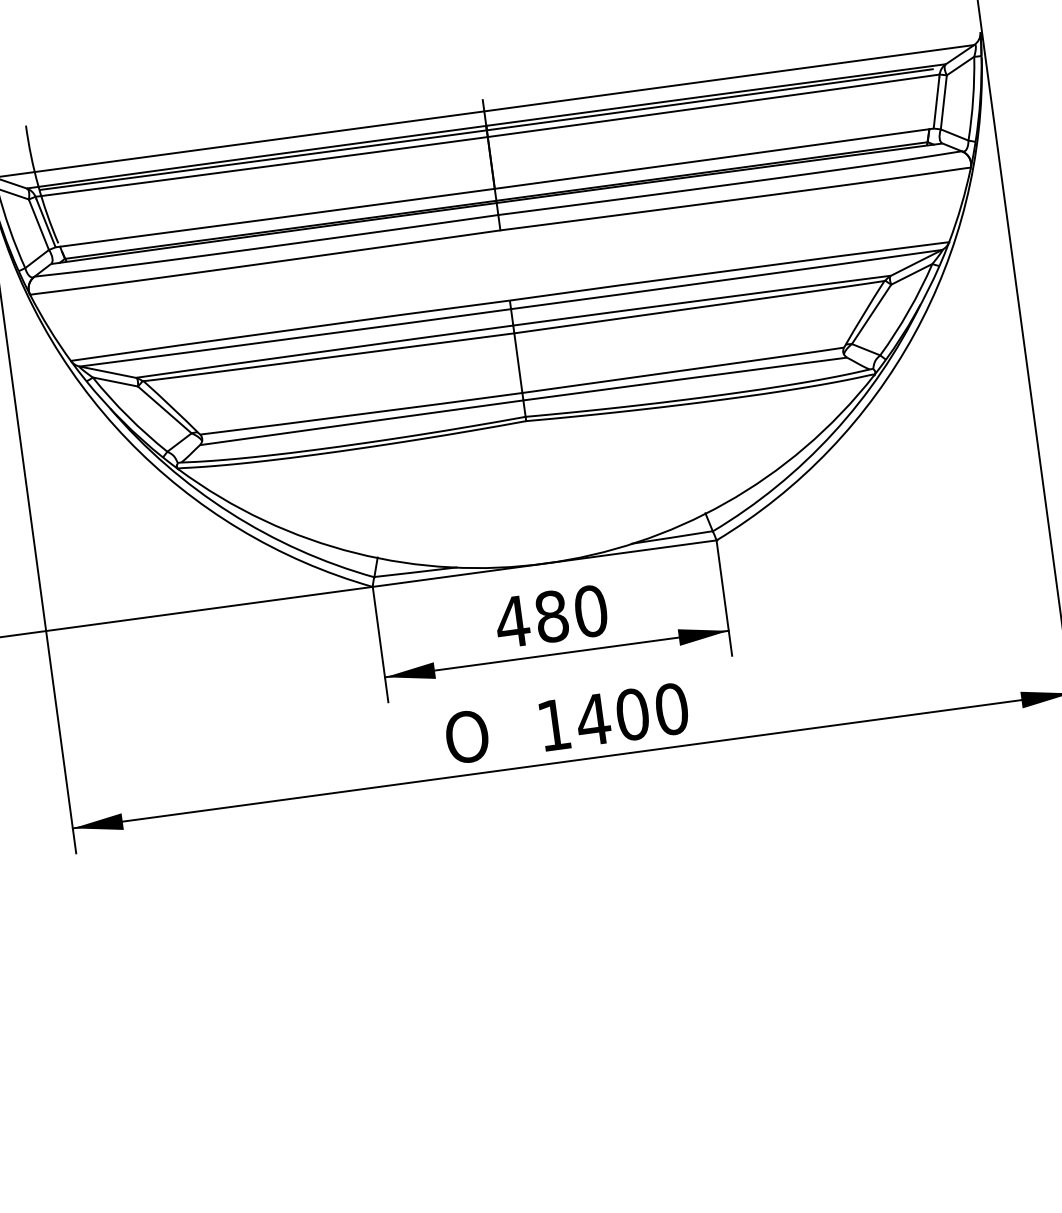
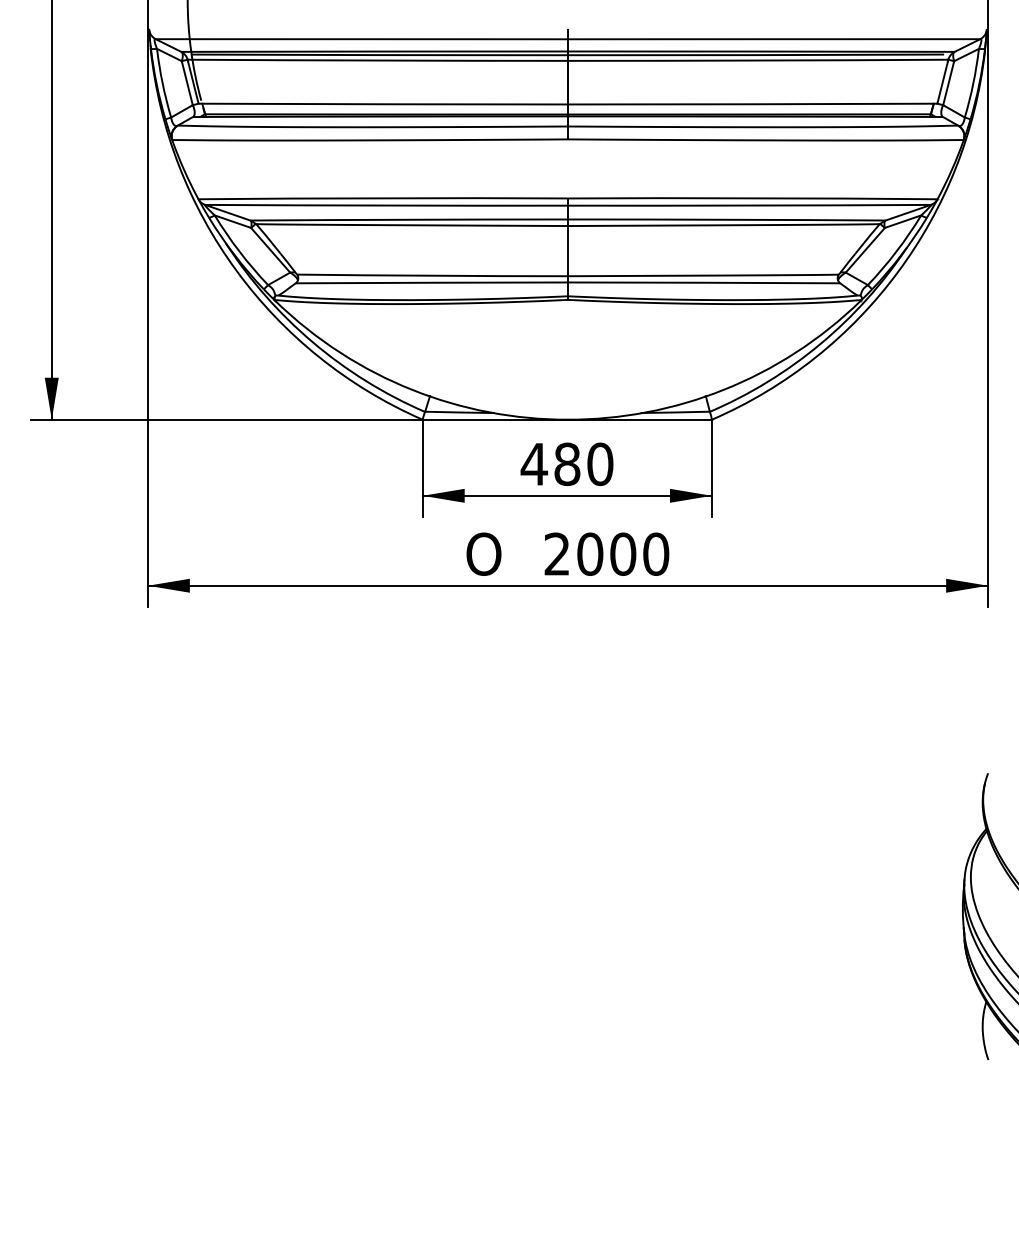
text: (573, 721) -> (573, 553), 1400 -> 2000

